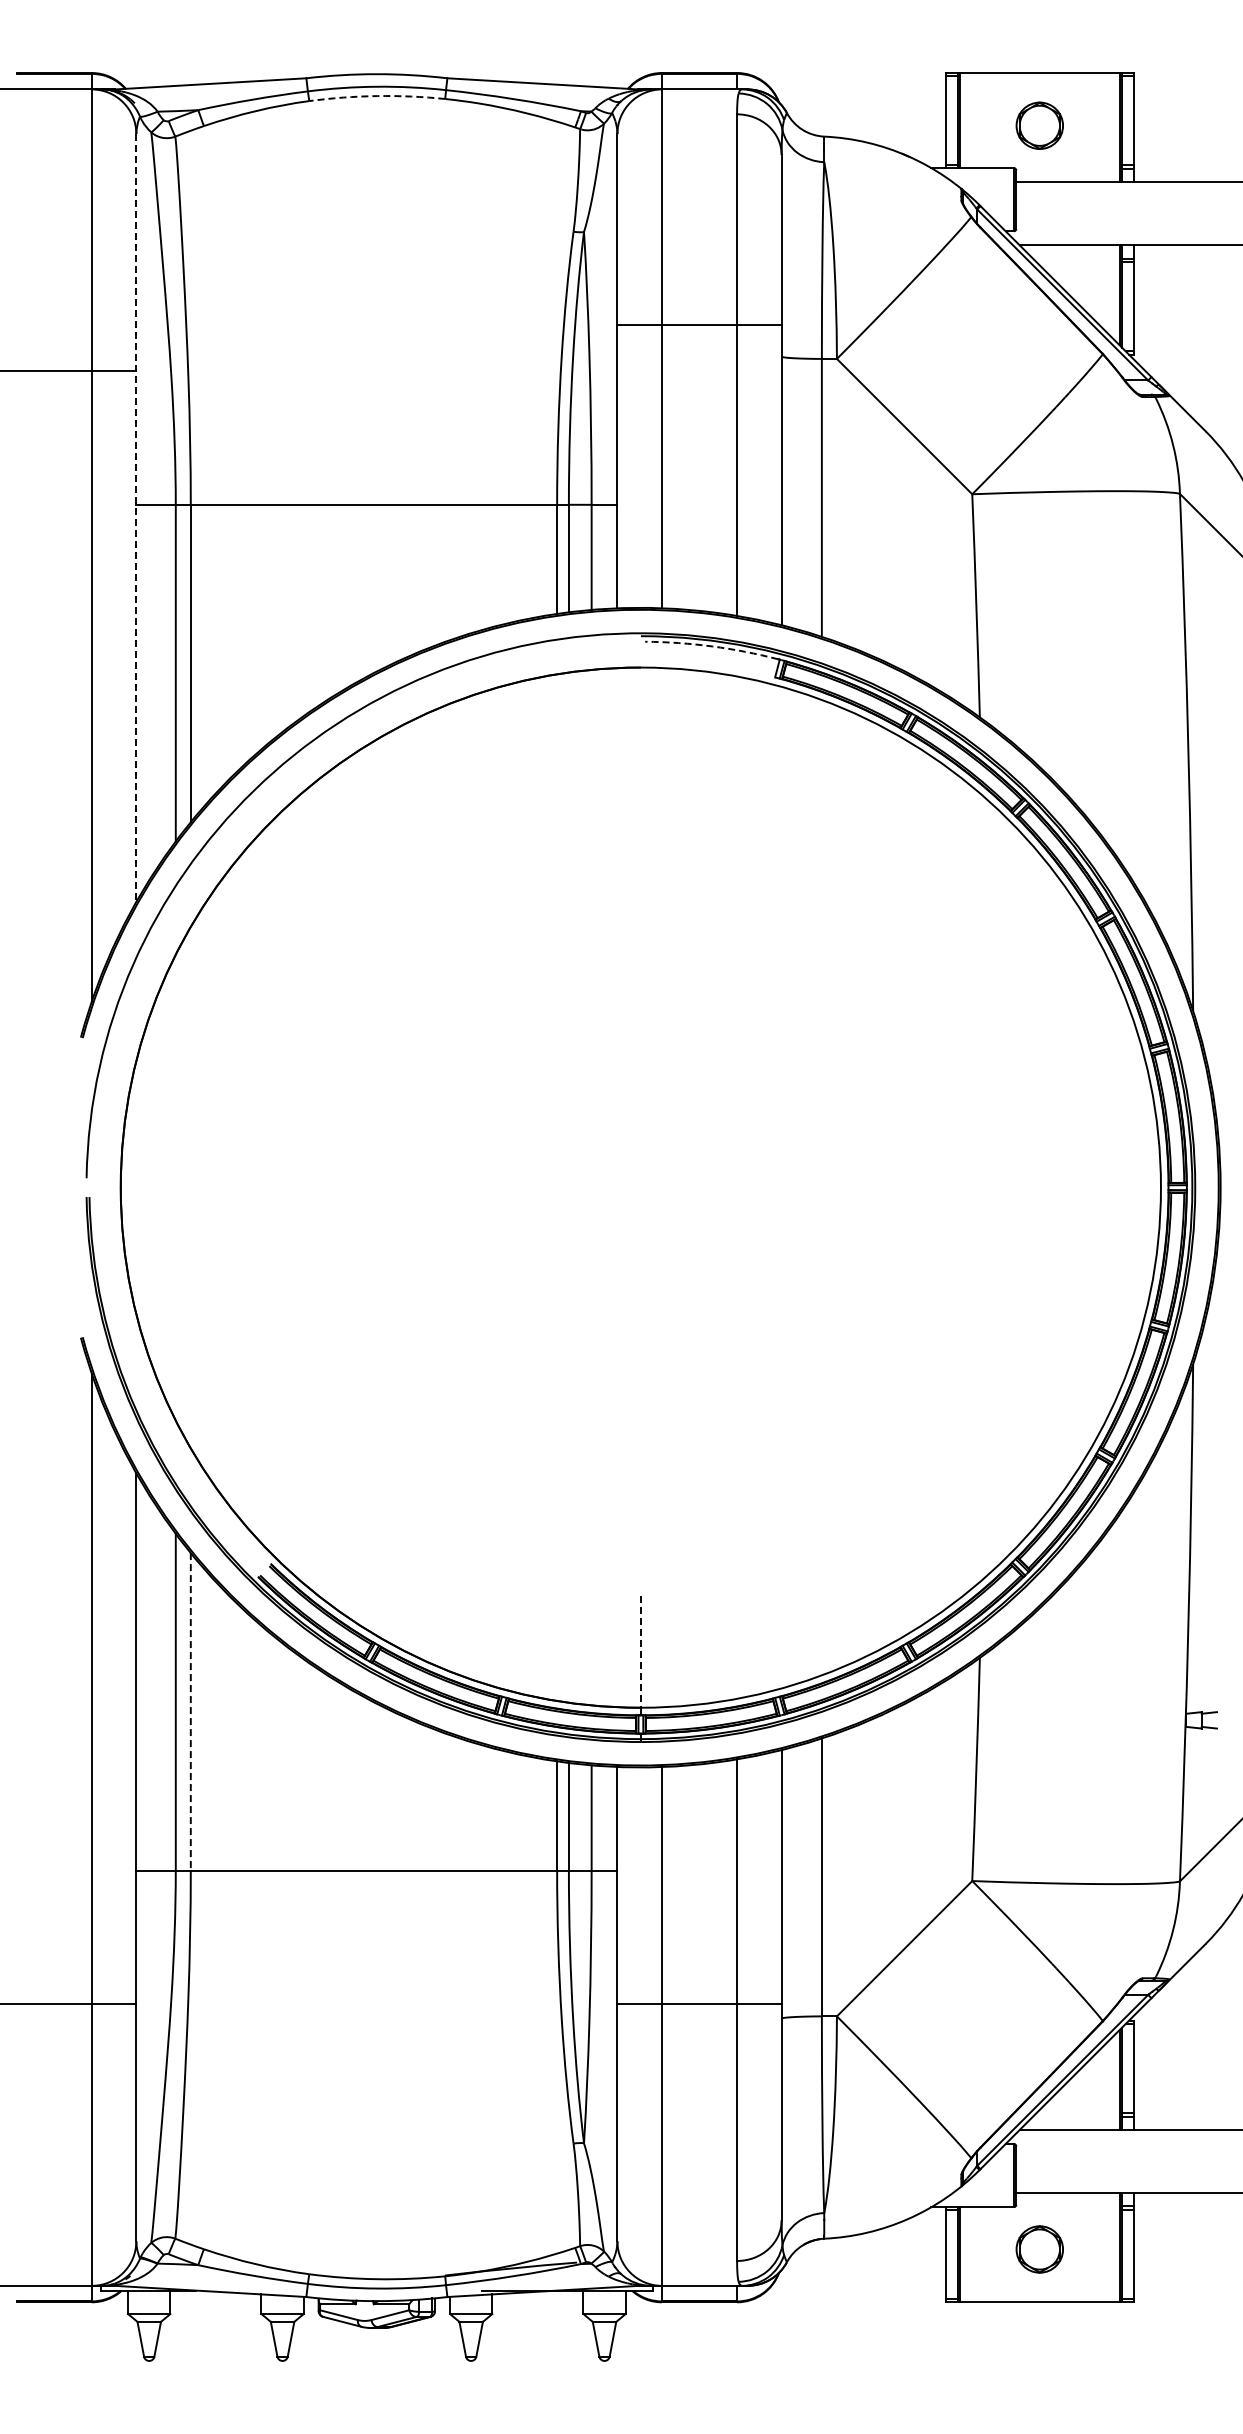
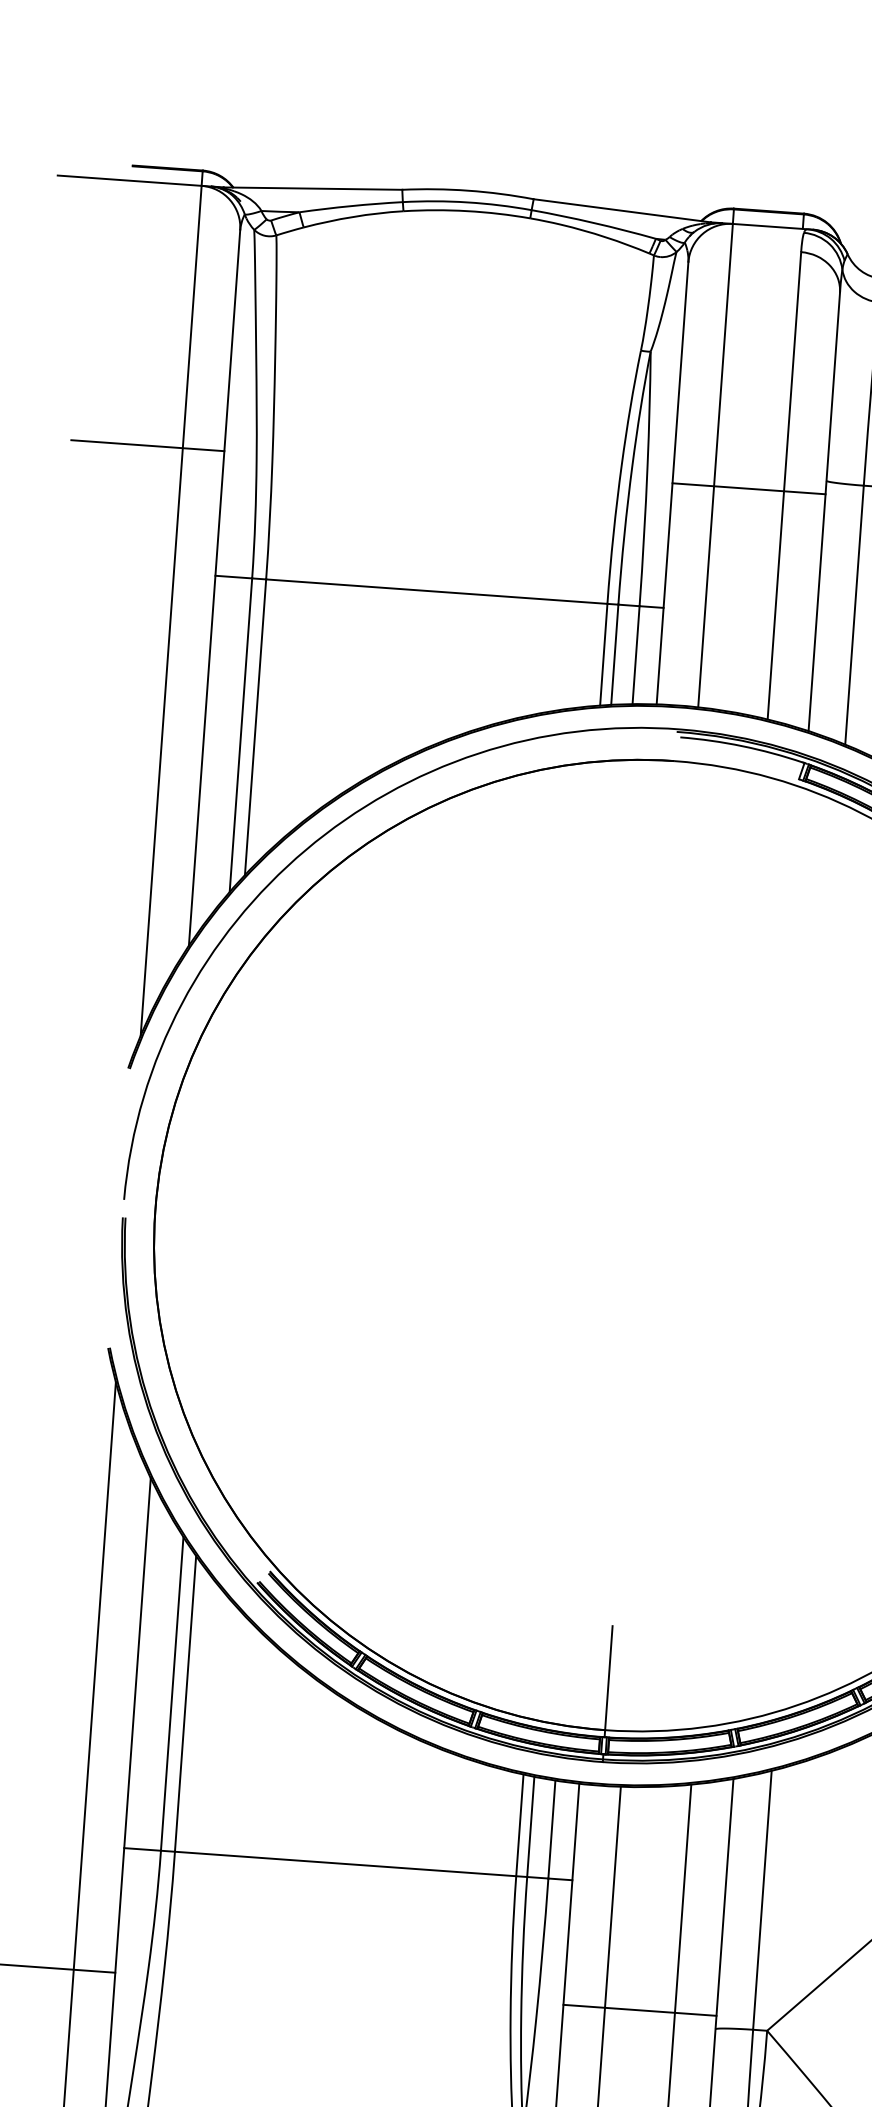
arc: (377, 96) -> (467, 211), dashed -> solid
line: (699, 325) -> (748, 489), moved
line: (136, 518) -> (214, 588), dashed -> solid
arc: (712, 646) -> (742, 746), dashed -> solid
line: (640, 1651) -> (608, 1677), dashed -> solid
line: (190, 1711) -> (185, 1703), dashed -> solid

